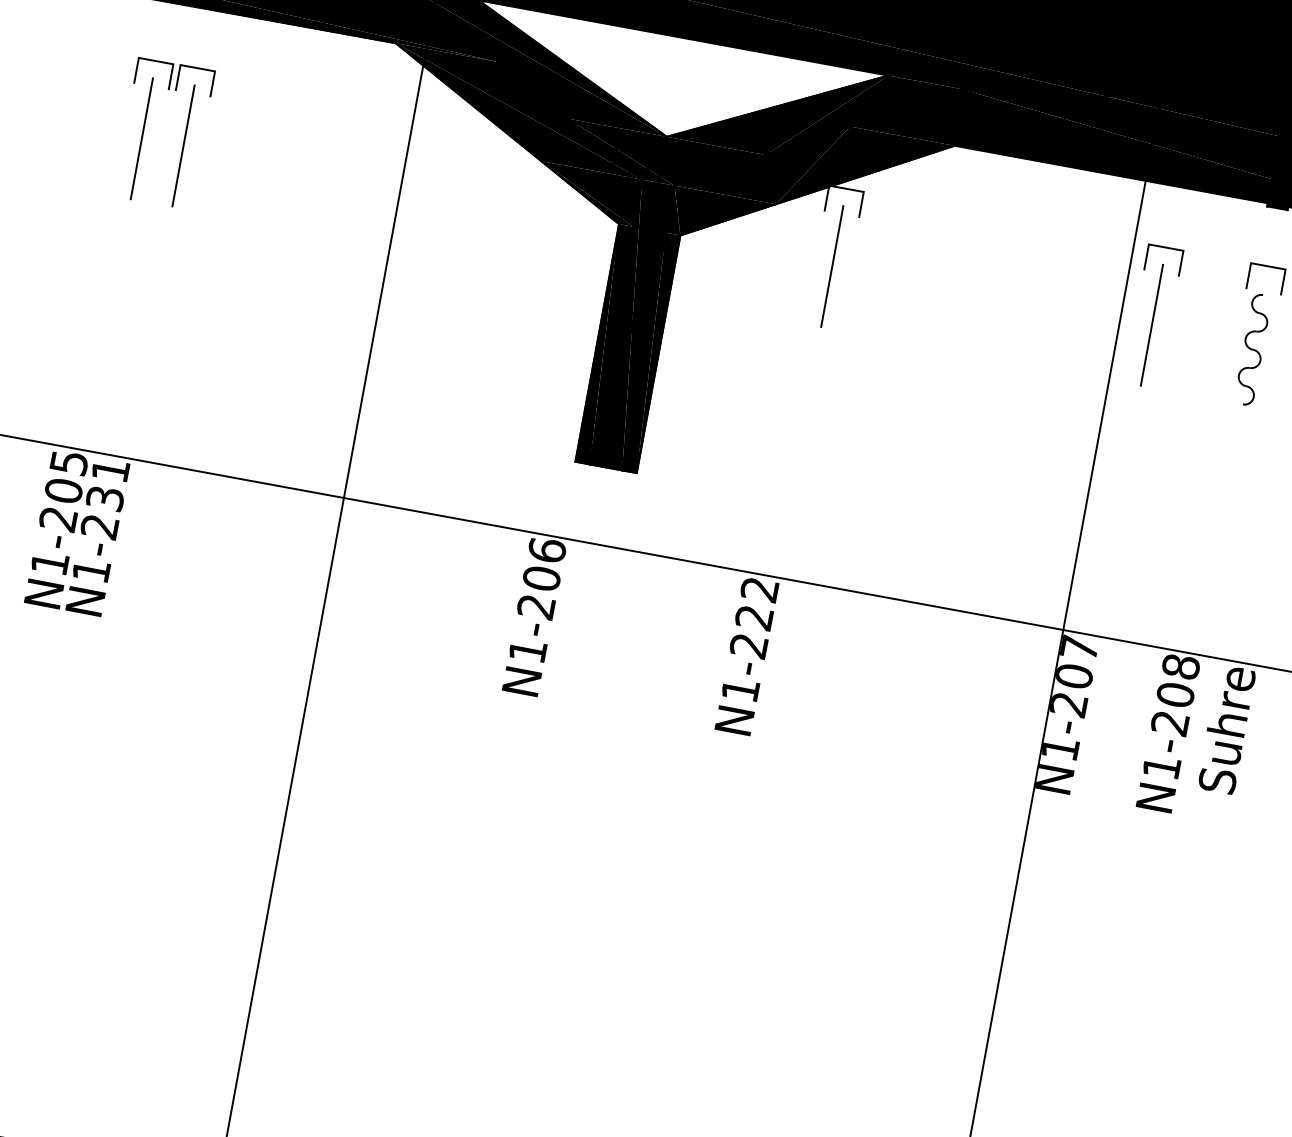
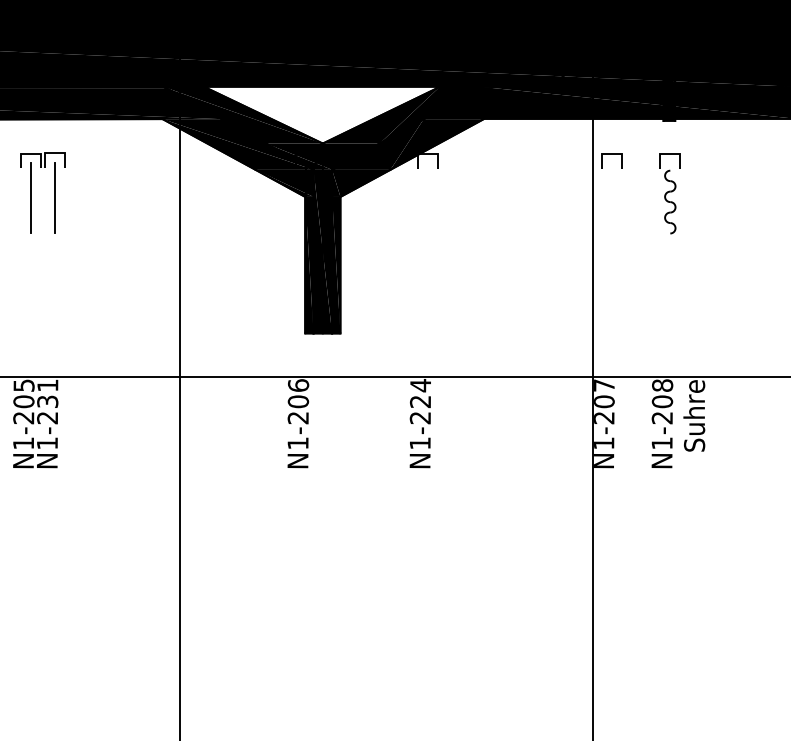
line: (831, 265) -> (427, 198), removed
line: (1151, 324) -> (611, 198), removed
text: (759, 589) -> (420, 385), N1-222 -> N1-224

